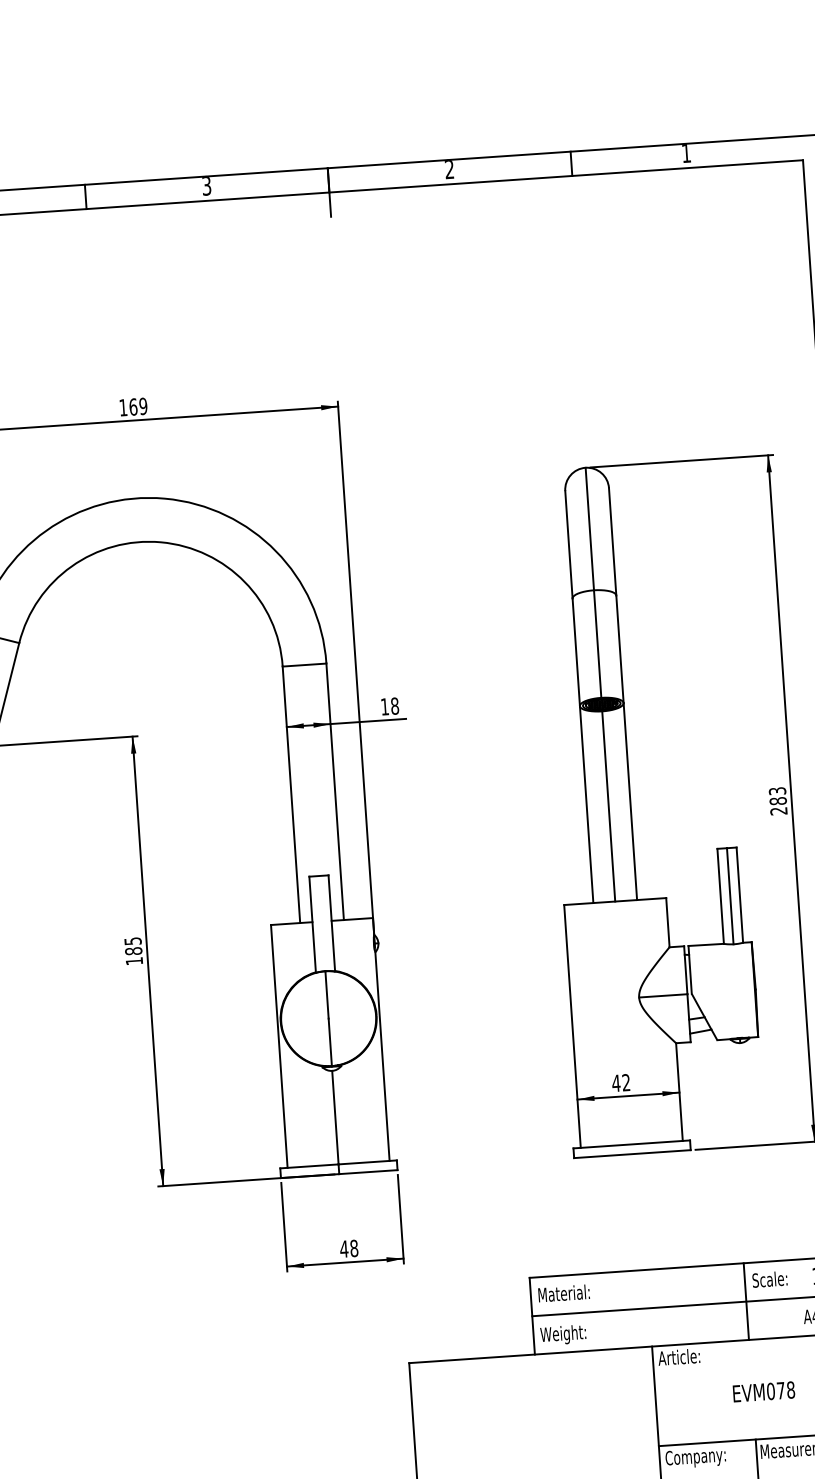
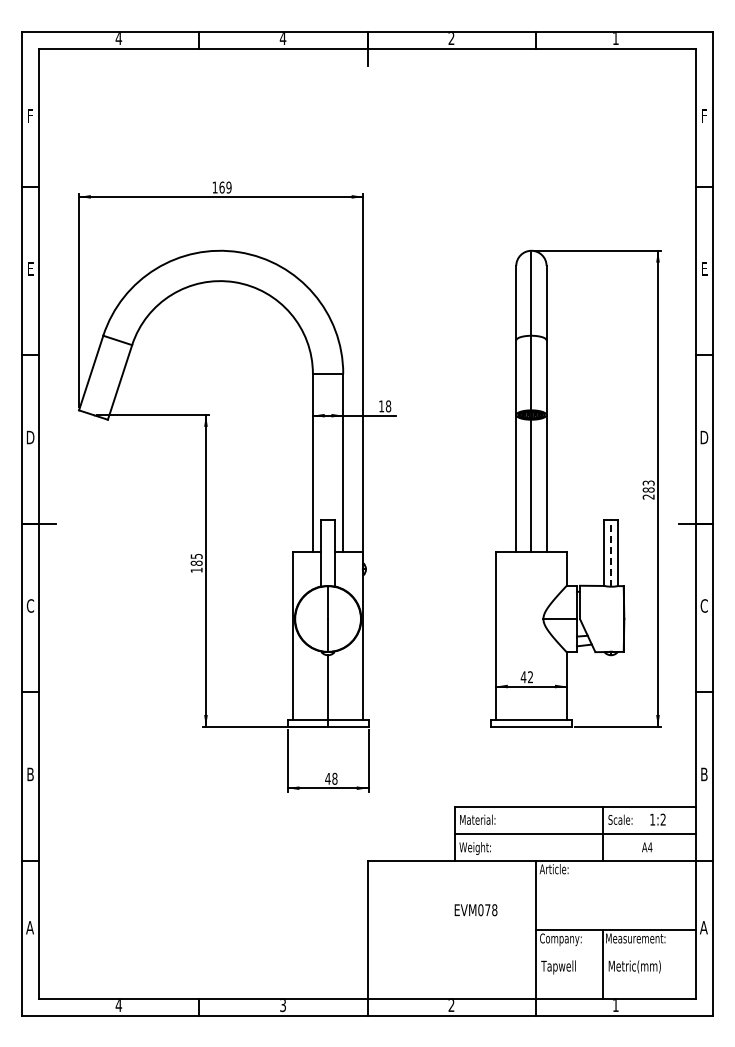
text: (205, 187) -> (282, 39), 3 -> 4
line: (730, 894) -> (611, 552), solid -> dashed
text: (763, 1392) -> (475, 910), moved

